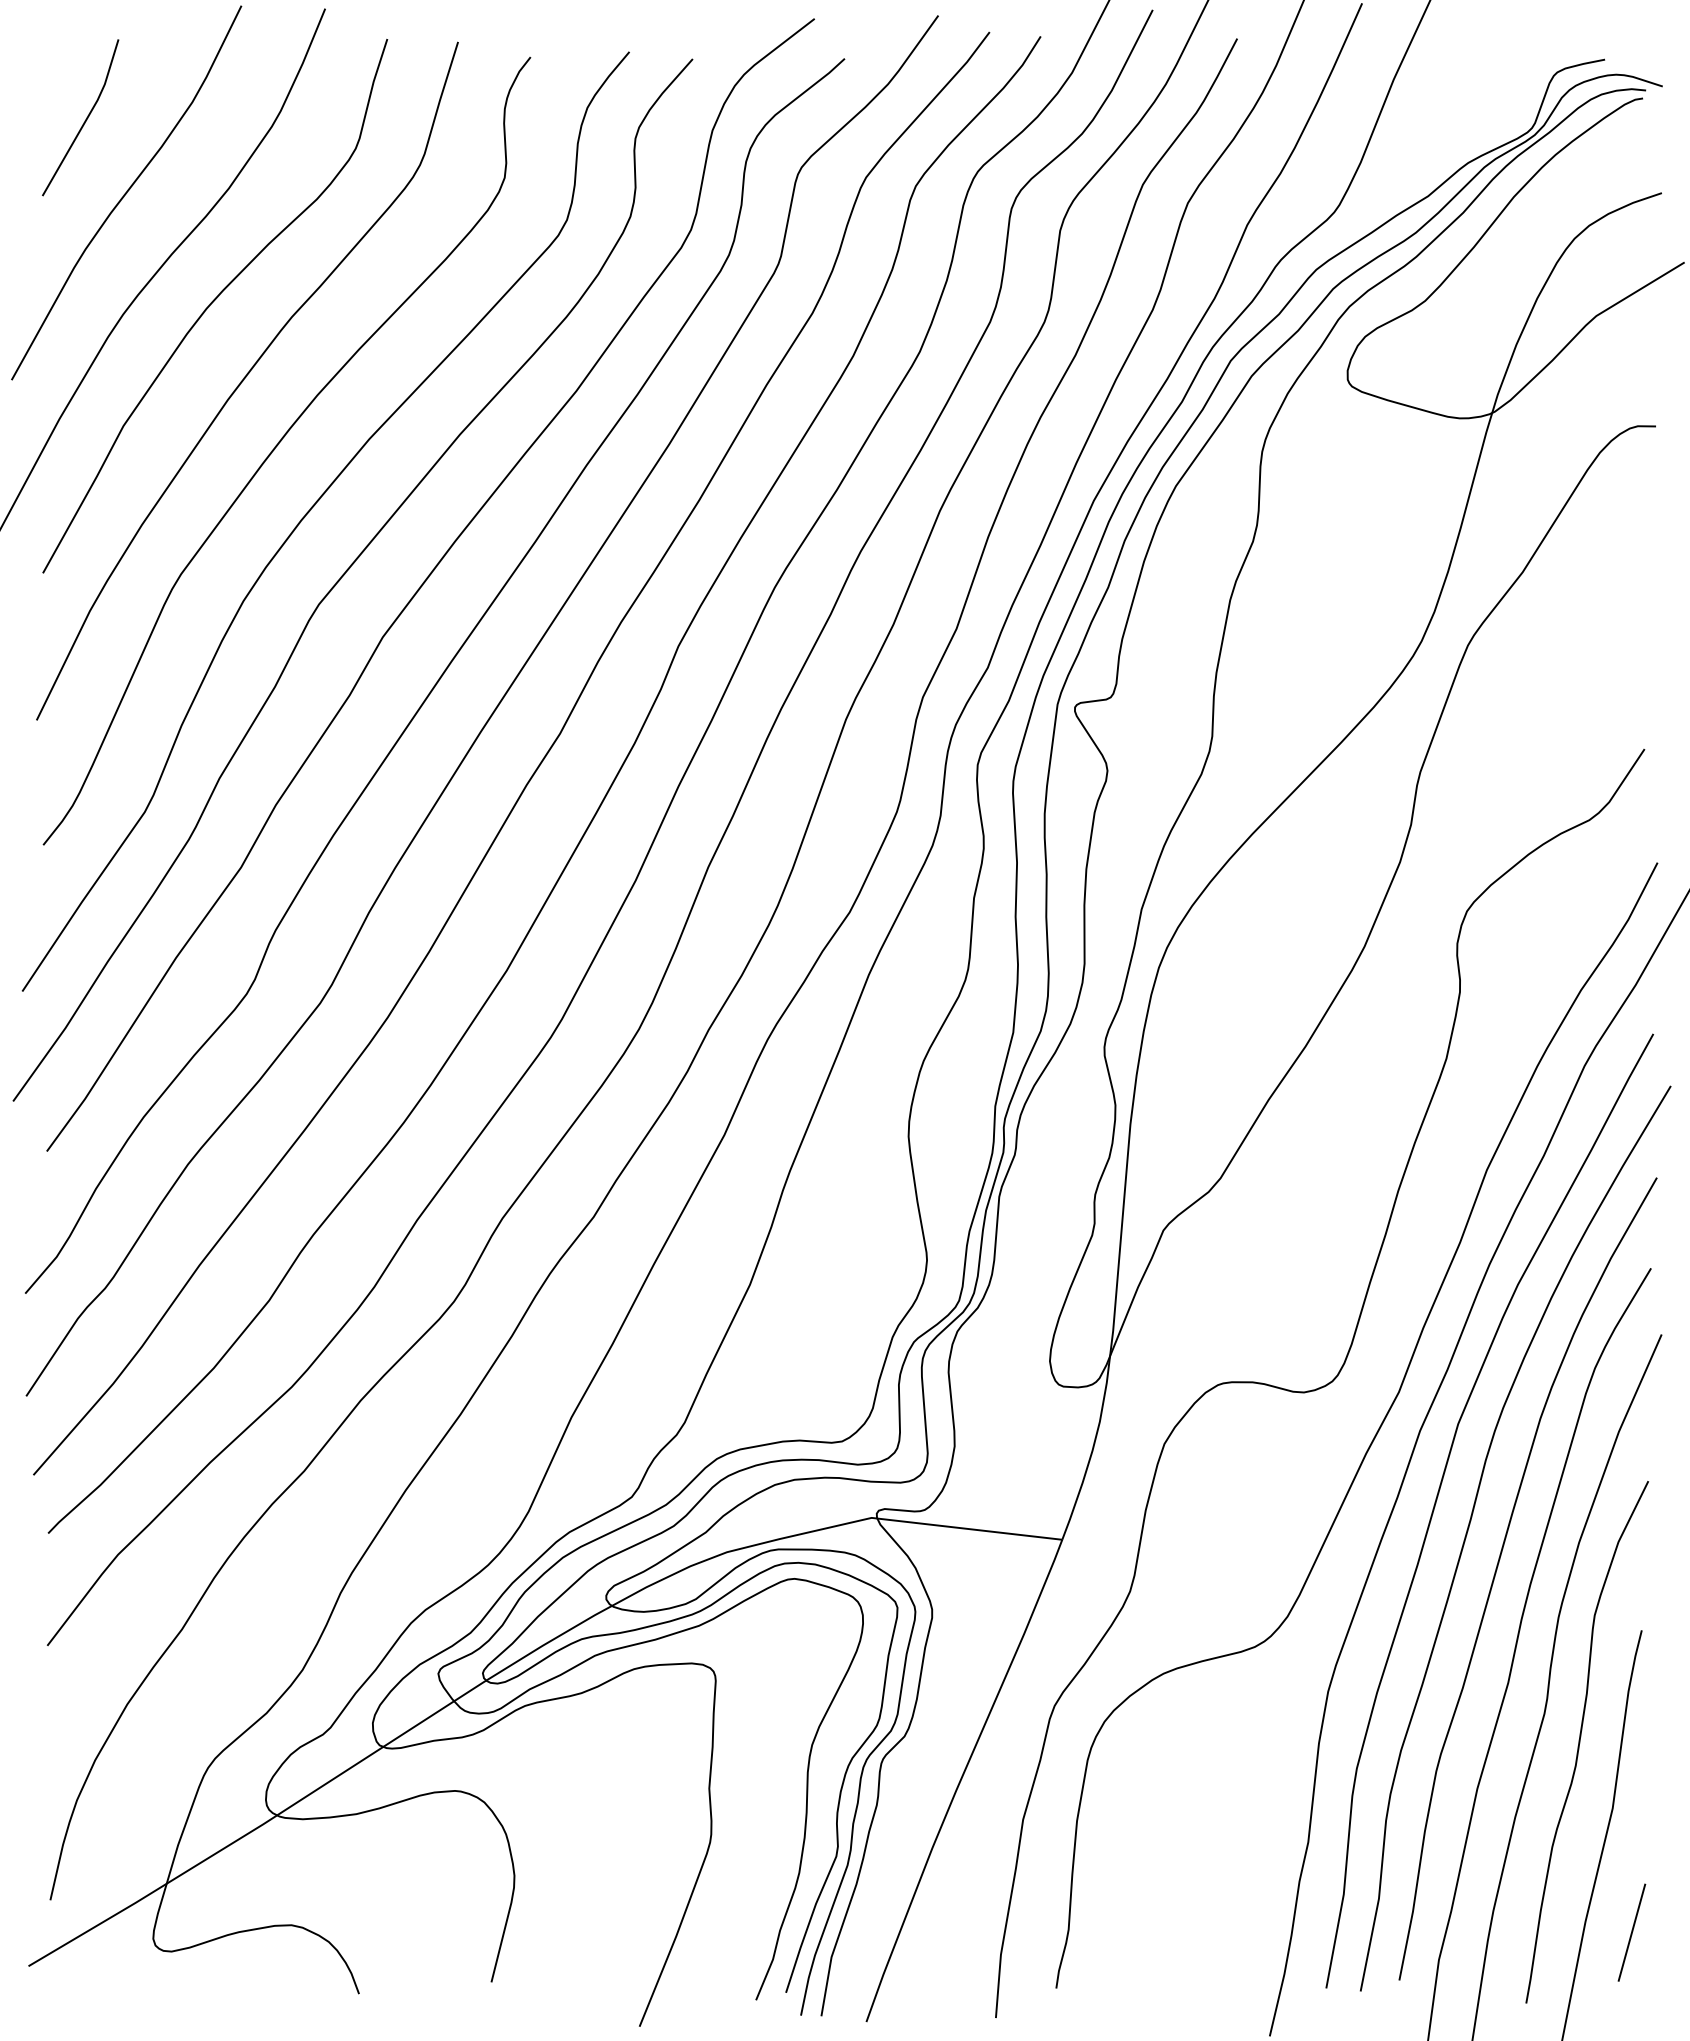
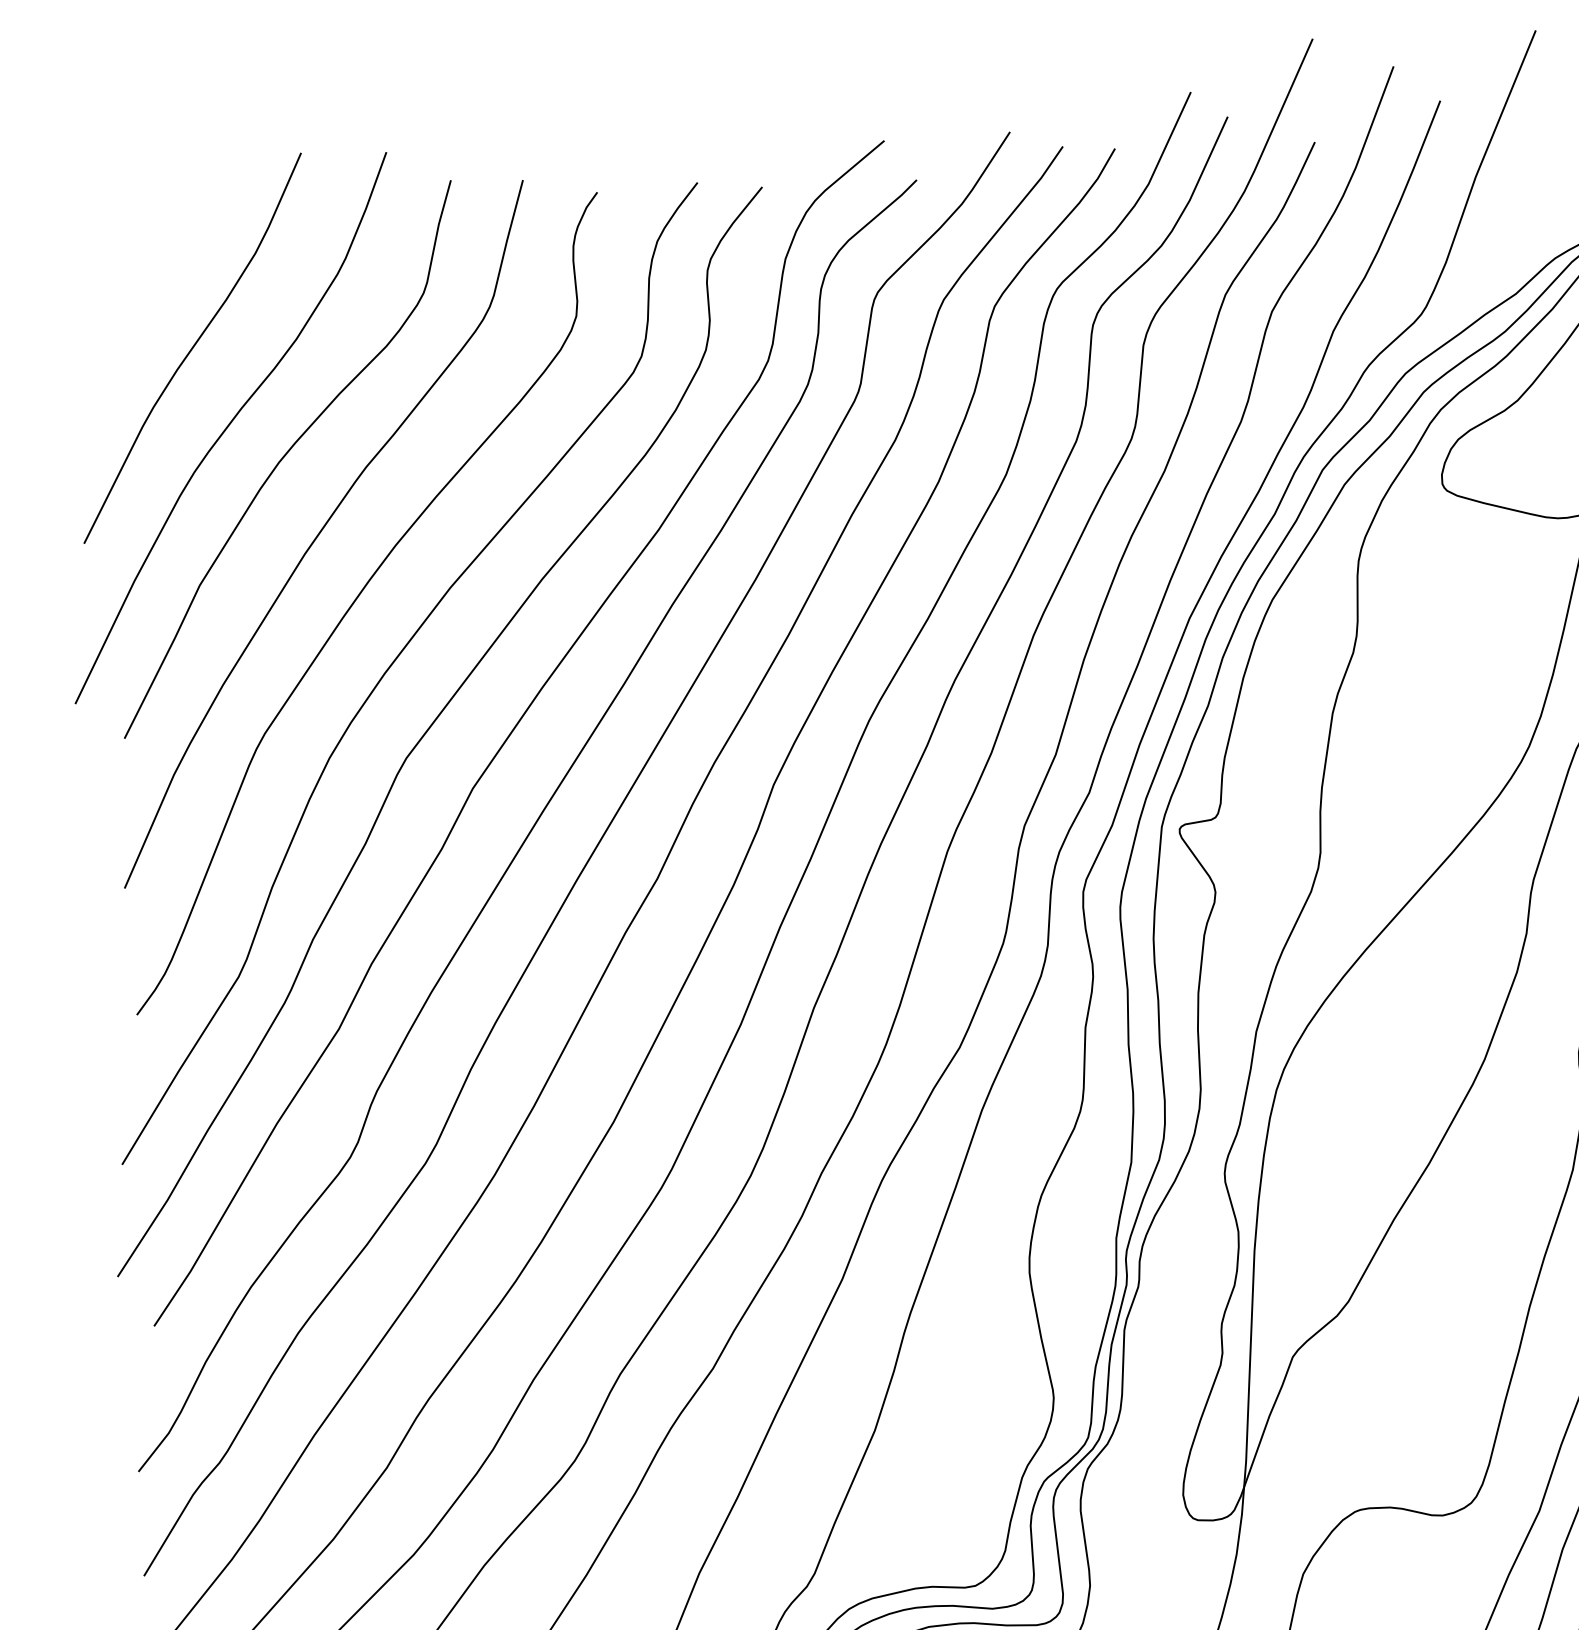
line: (84, 120) -> (146, 276), removed

